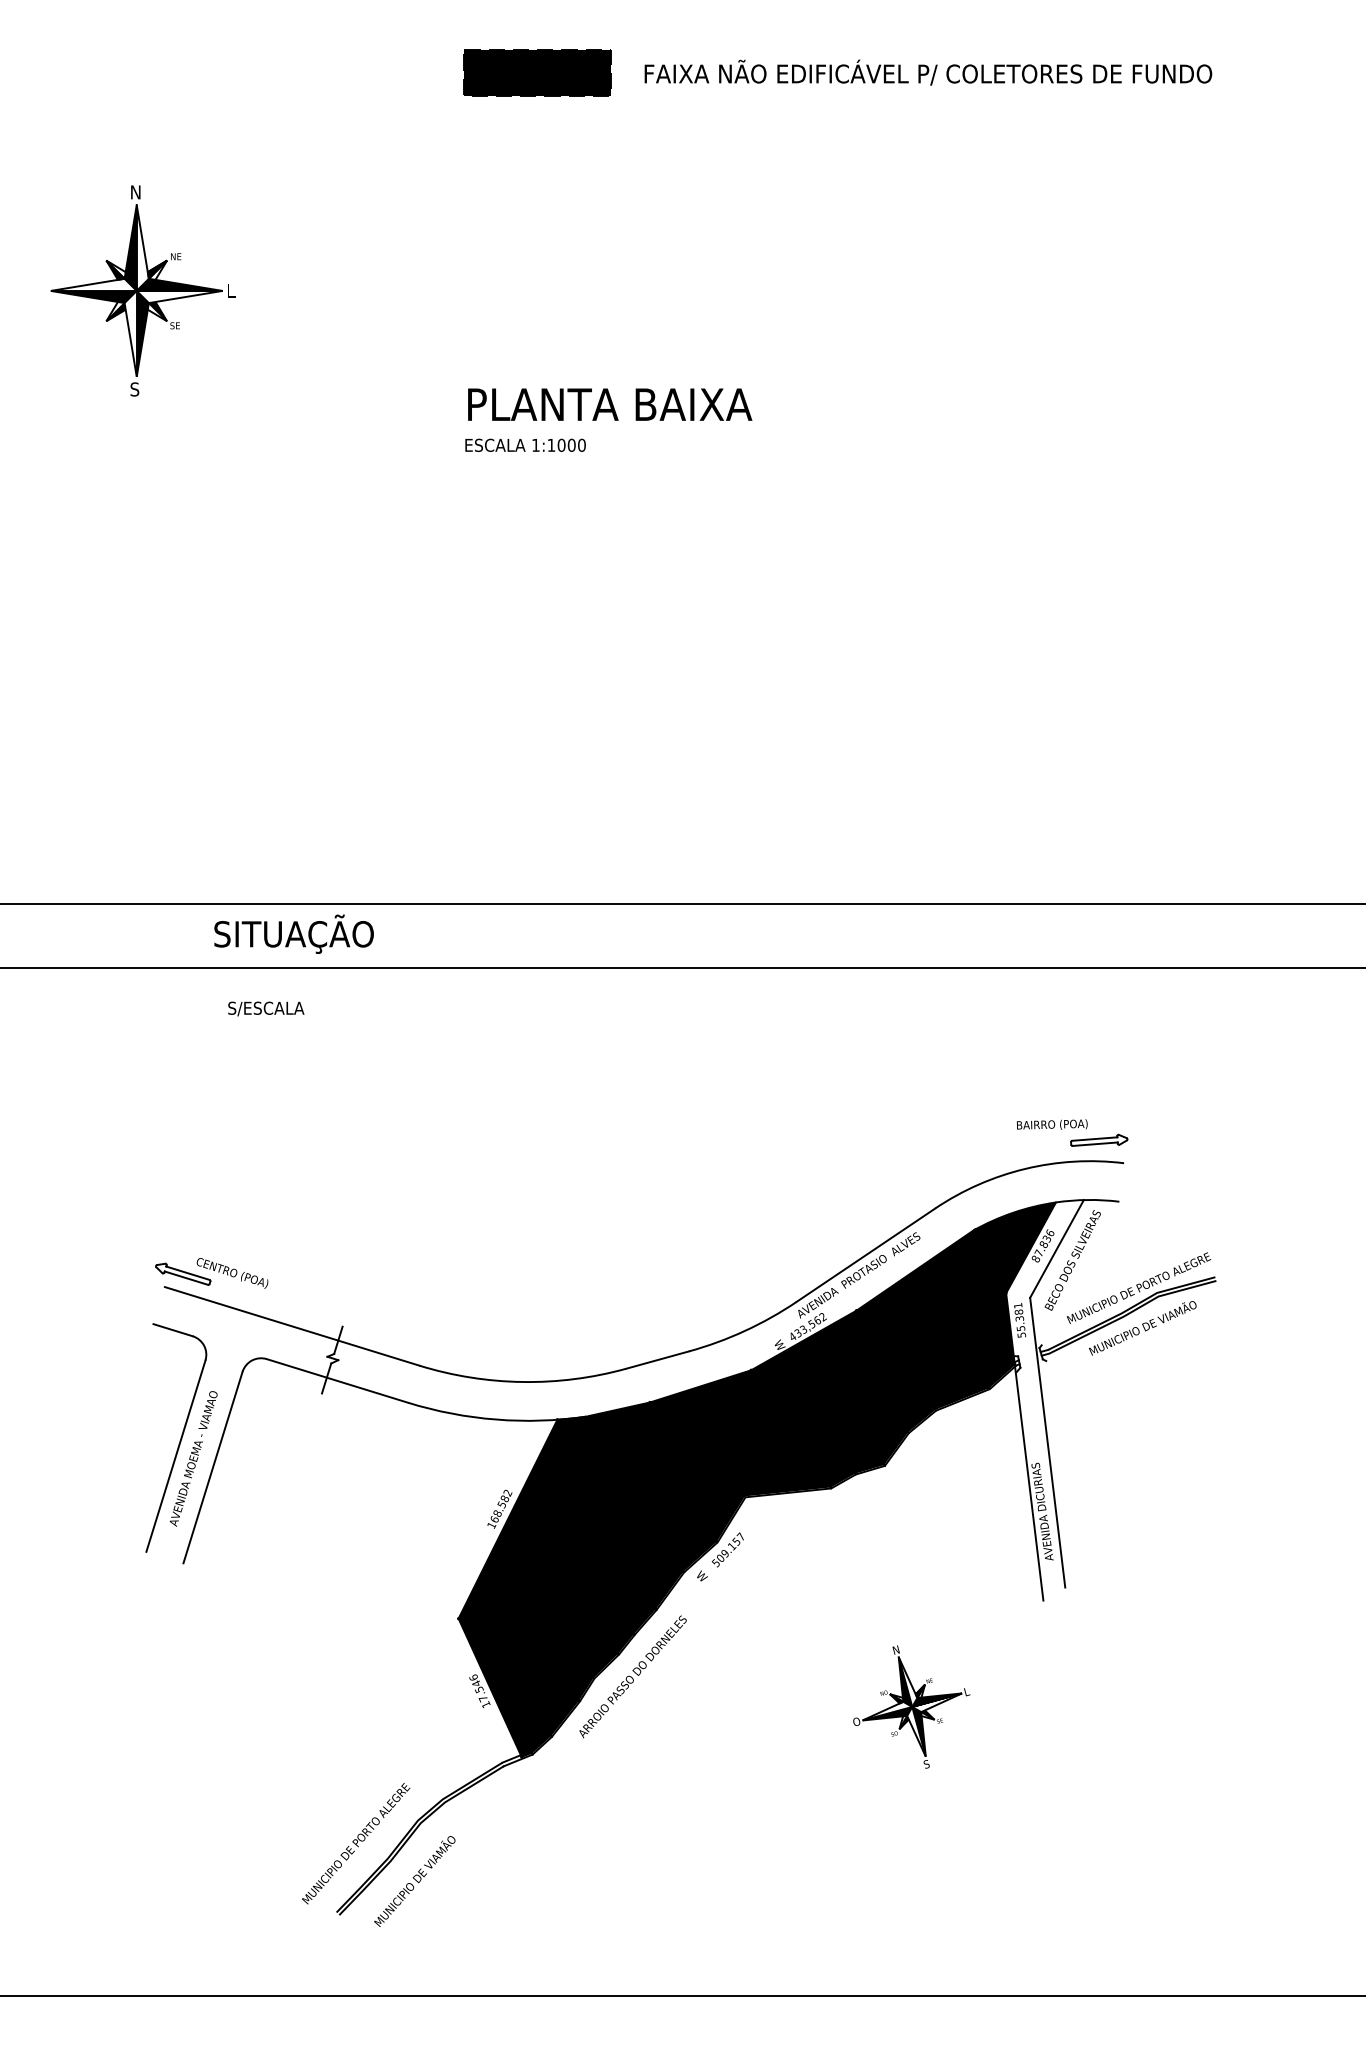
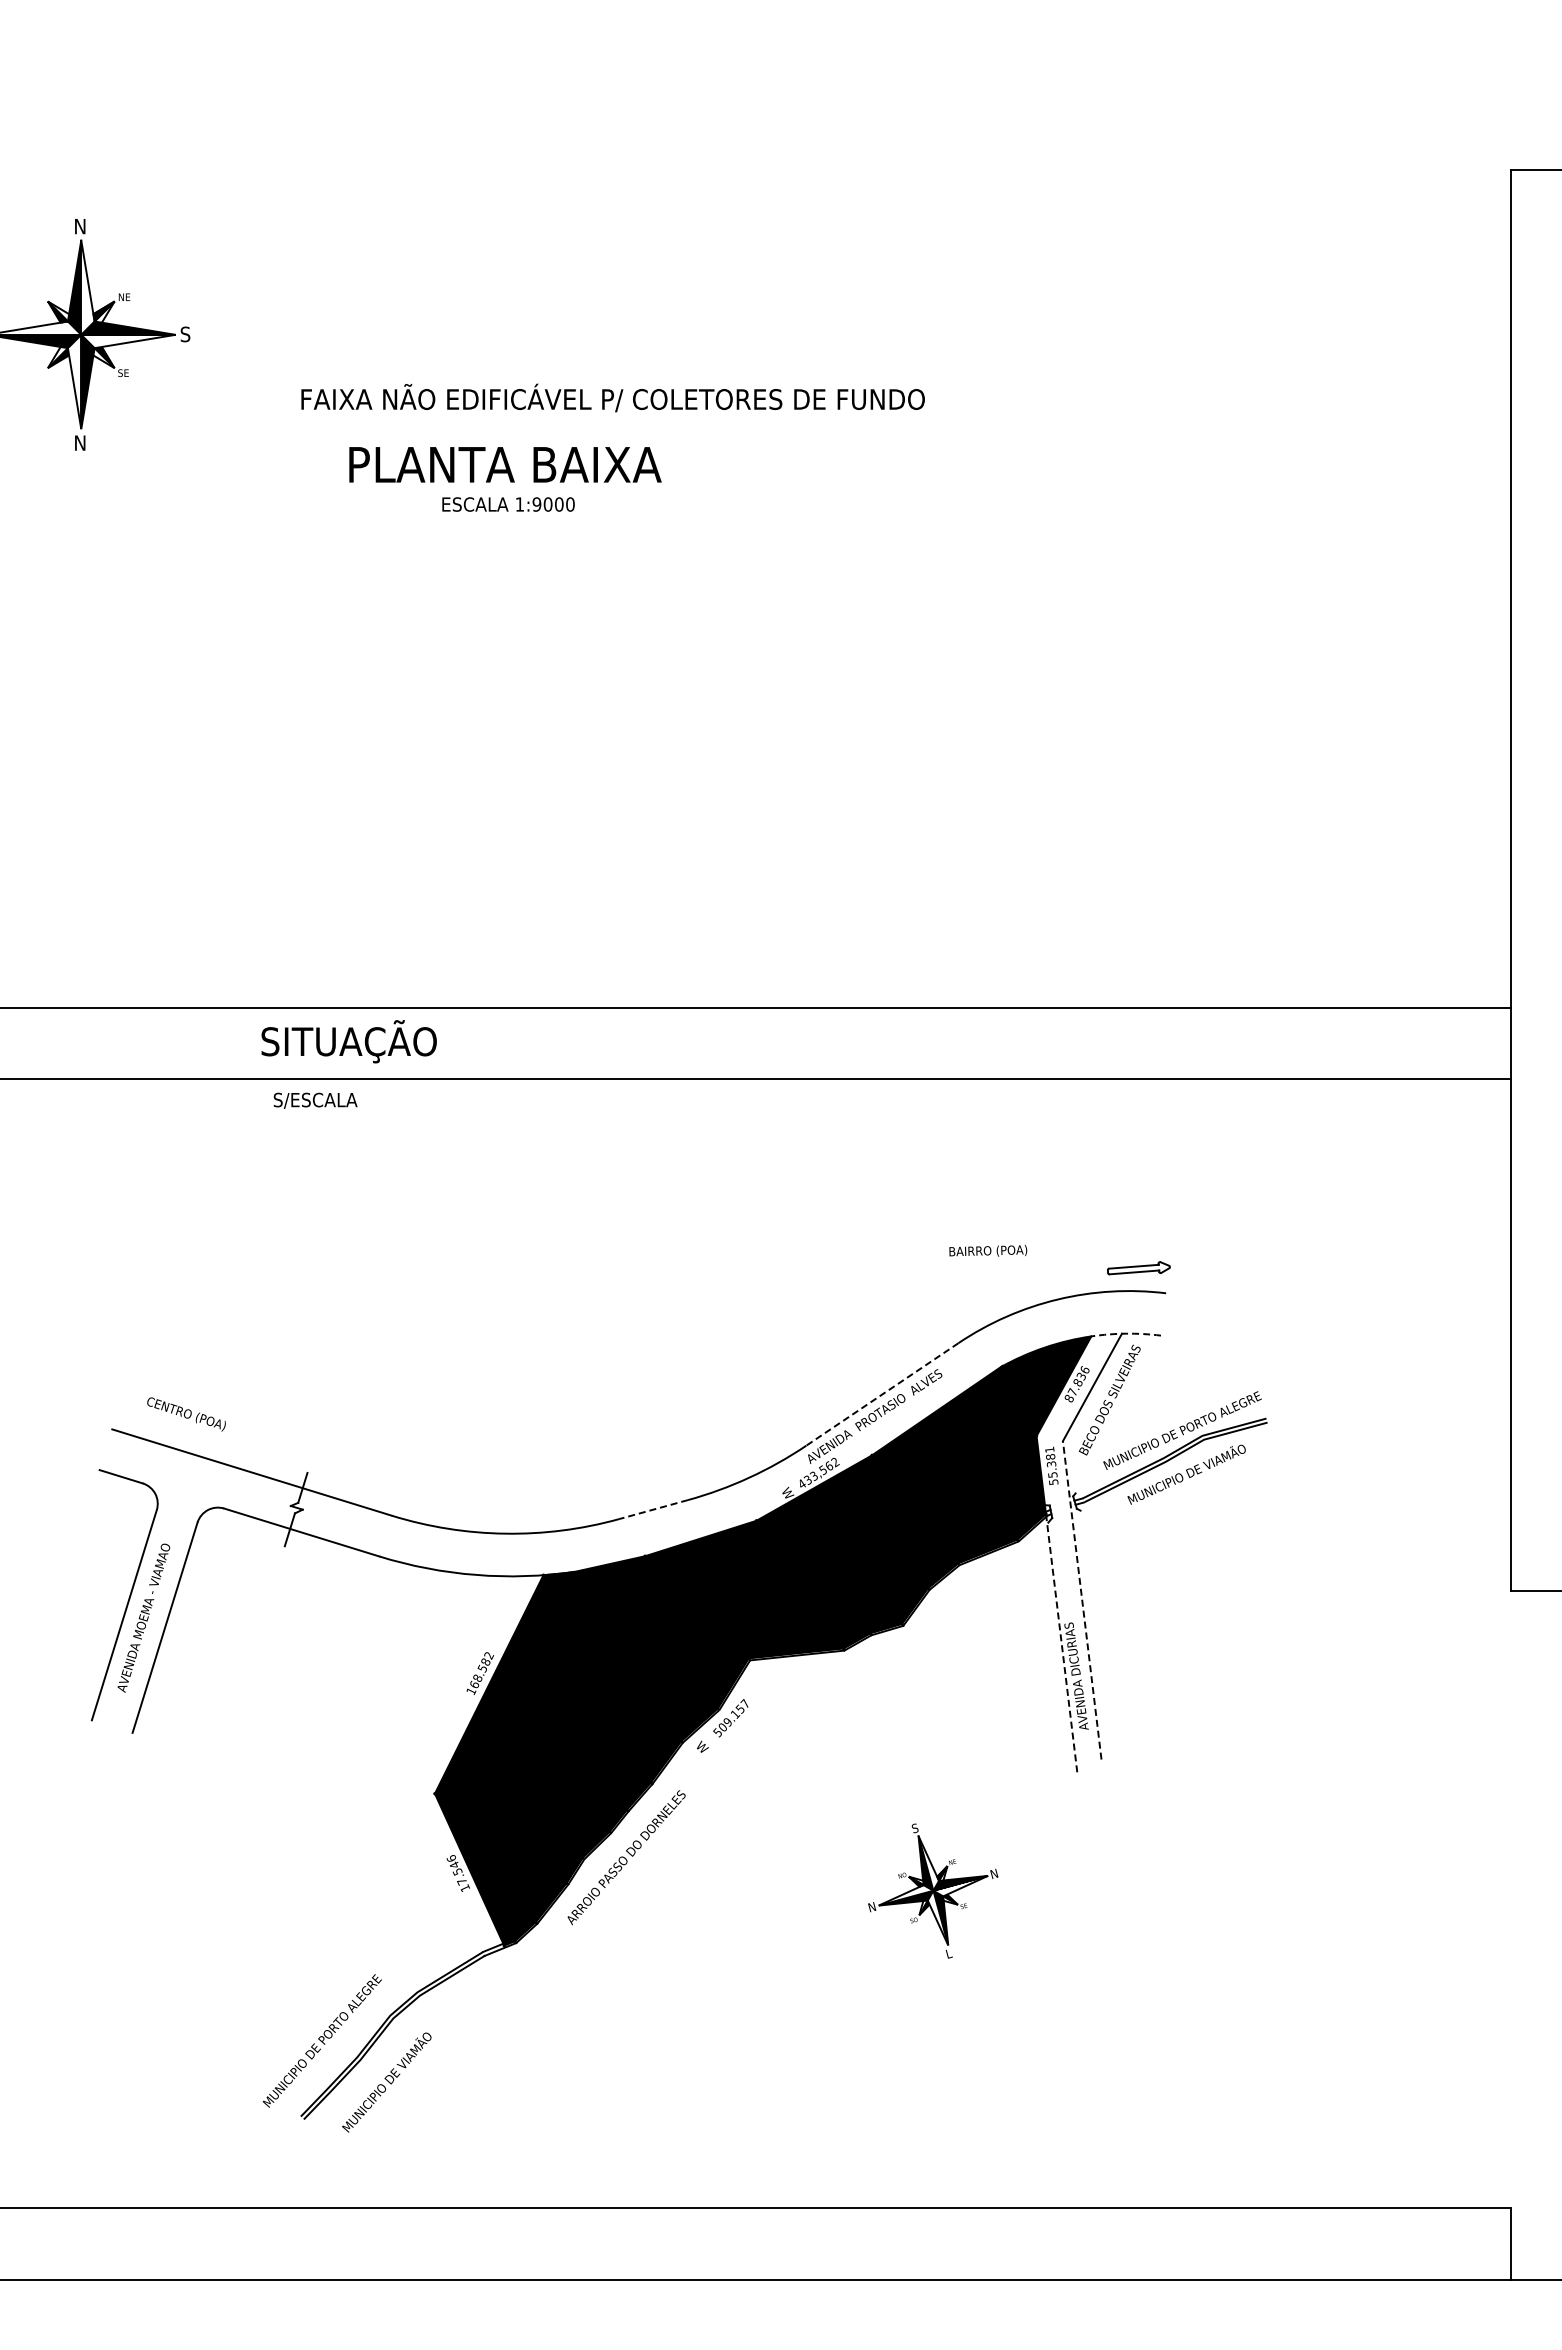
part: (537, 72) -> (521, 94), removed
text: (927, 72) -> (612, 397), moved
text: (231, 290) -> (185, 334), L -> S
text: (135, 388) -> (79, 442), S -> N
text: (610, 404) -> (505, 464), moved
text: (551, 445) -> (536, 504), 1:1000 -> 1:9000
text: (293, 934) -> (348, 1041), moved
text: (266, 1008) -> (315, 1100), moved
text: (1052, 1124) -> (988, 1250), moved
arc: (1088, 1199) -> (1126, 1333), solid -> dashed
line: (865, 1255) -> (882, 1394), solid -> dashed
part: (183, 1273) -> (132, 1414), removed
line: (657, 1359) -> (653, 1509), solid -> dashed
line: (1047, 1441) -> (1082, 1599), solid -> dashed
line: (1028, 1482) -> (1061, 1644), solid -> dashed
text: (895, 1650) -> (915, 1828), N -> S
text: (967, 1691) -> (994, 1873), L -> N
text: (856, 1722) -> (872, 1907), O -> N
text: (926, 1764) -> (948, 1953), S -> L

